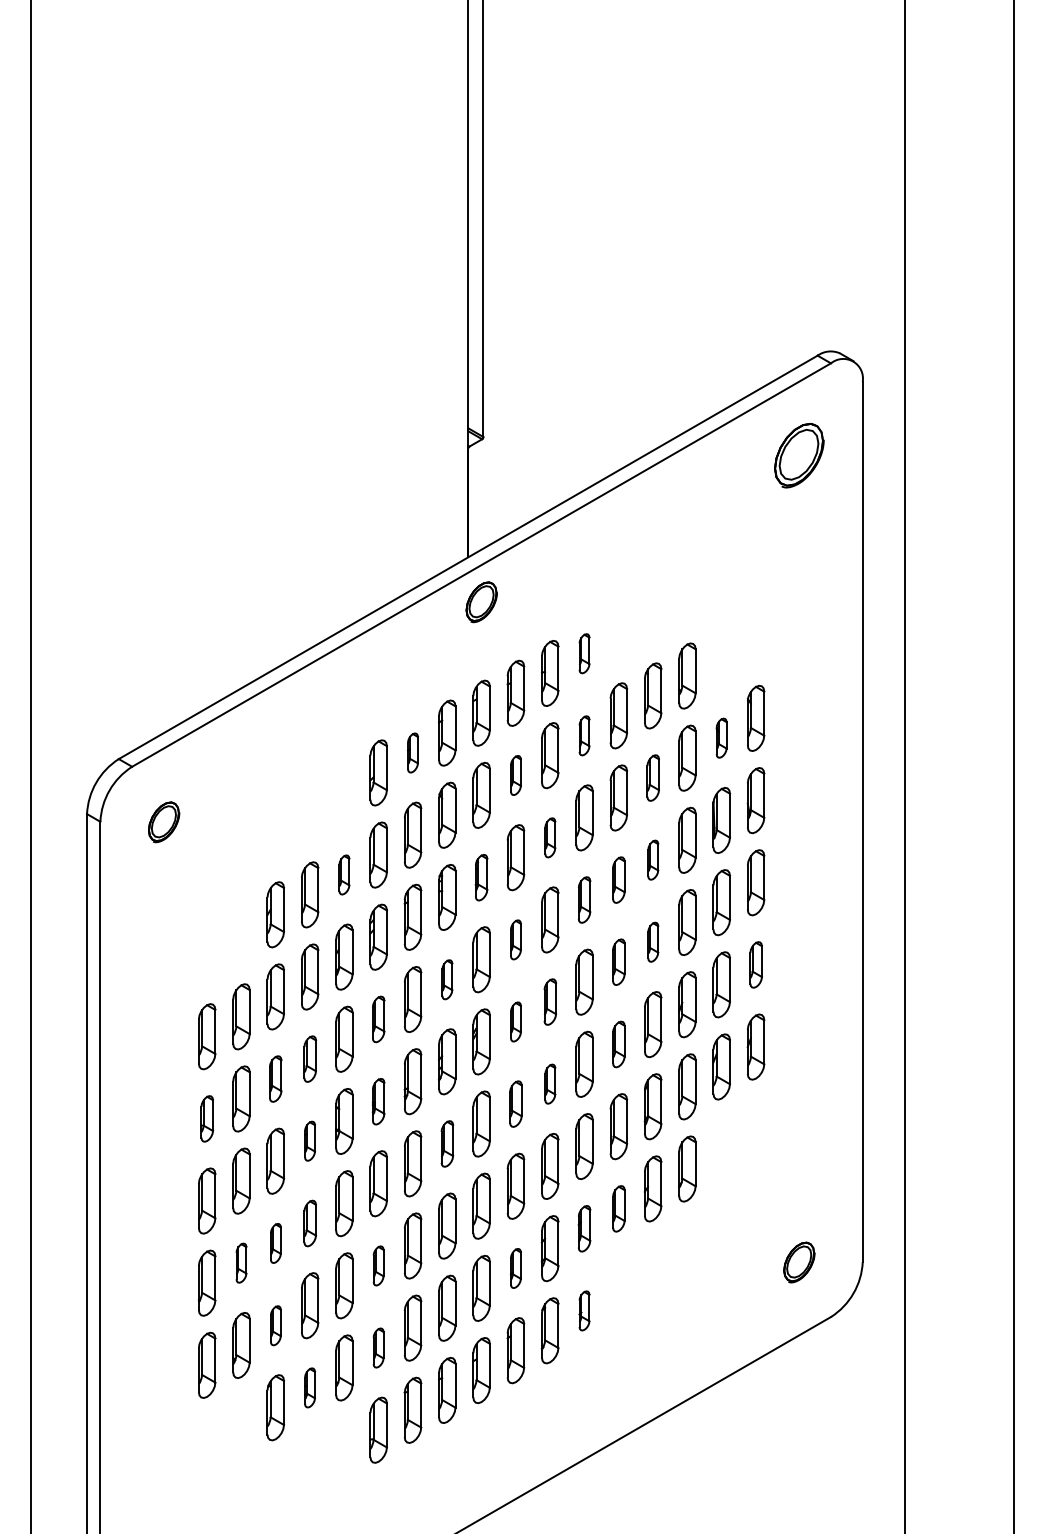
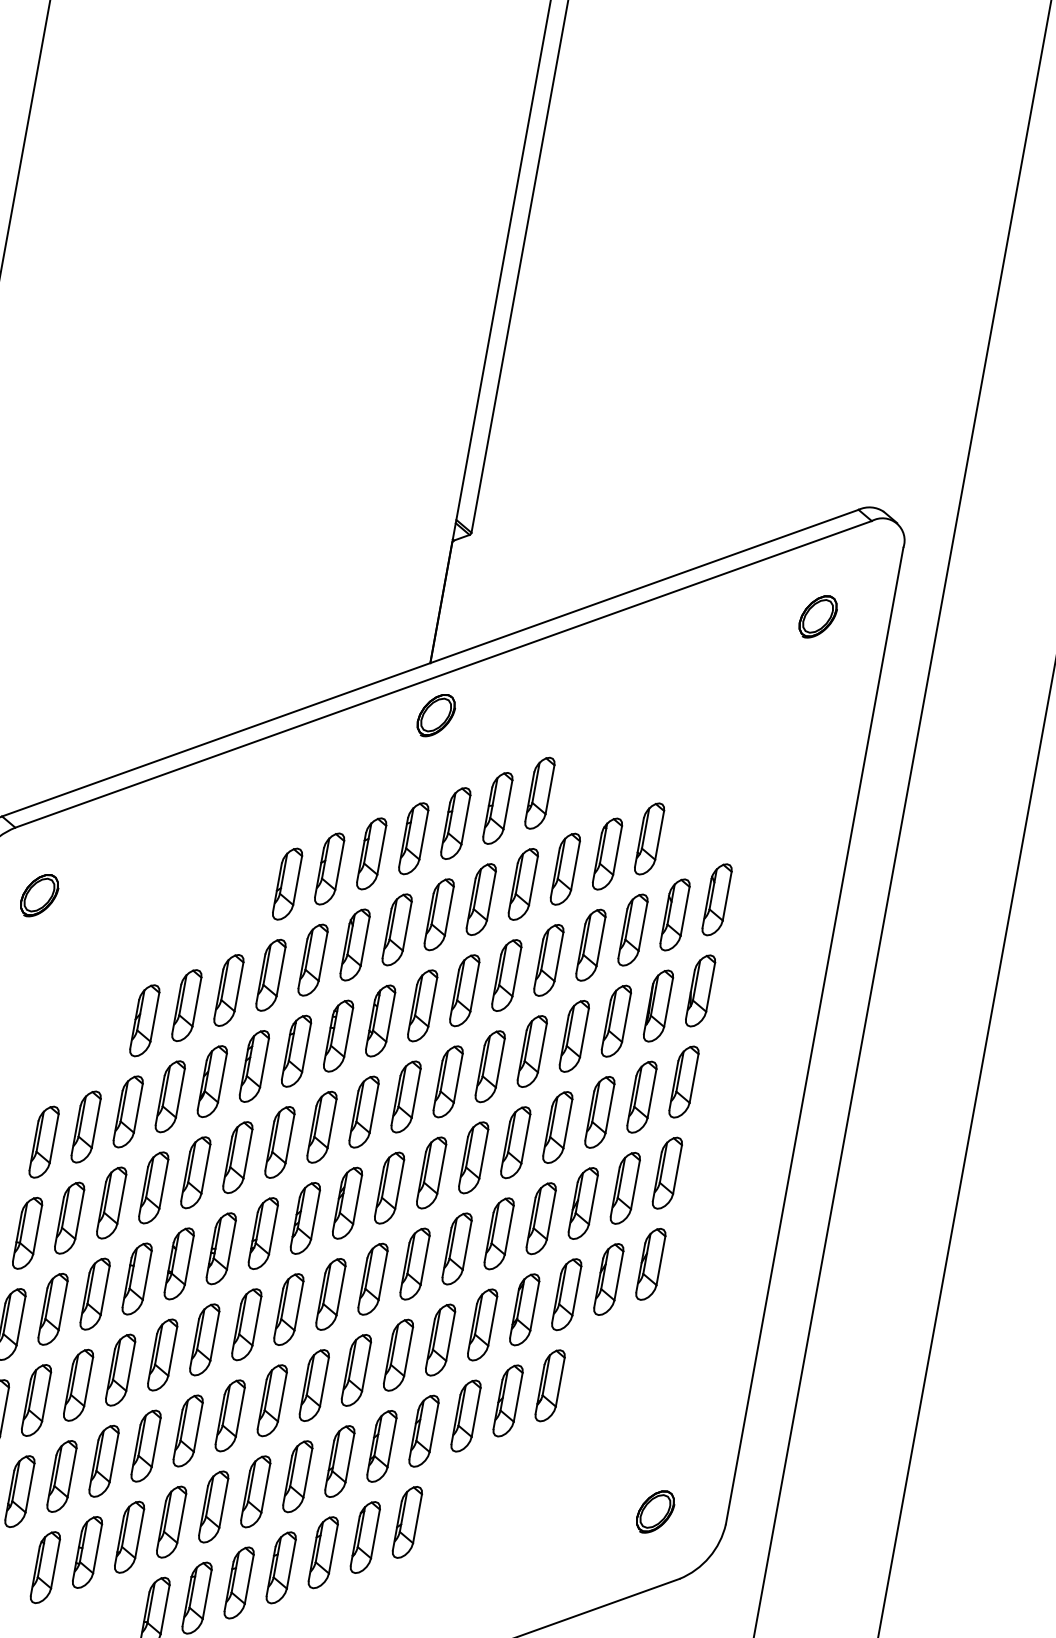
part: (799, 455) -> (818, 616), size x0.62
part: (584, 653) -> (539, 793), size x1.67
part: (584, 735) -> (523, 884), size x1.67
part: (721, 737) -> (674, 914), size x1.67
part: (412, 752) -> (329, 868), size x1.67
part: (515, 775) -> (438, 914), size x1.67
part: (653, 777) -> (591, 944), size x1.43
part: (550, 837) -> (465, 990), size x1.67
part: (653, 859) -> (574, 1035), size x1.67
part: (344, 874) -> (229, 989), size x1.67
part: (481, 877) -> (380, 1020), size x1.43
part: (618, 879) -> (532, 1050), size x1.43
part: (584, 899) -> (490, 1066), size x1.43
part: (515, 939) -> (405, 1096), size x1.67
part: (653, 941) -> (558, 1126), size x1.67
part: (618, 961) -> (515, 1141), size x1.43
part: (756, 964) -> (668, 1172), size x1.43
part: (447, 979) -> (322, 1127), size x1.67
part: (550, 1001) -> (432, 1172), size x1.43
part: (378, 1019) -> (237, 1157), size x1.43
part: (515, 1021) -> (389, 1187), size x1.67
part: (618, 1044) -> (498, 1233), size x1.43
part: (310, 1058) -> (154, 1187), size x1.43
part: (275, 1078) -> (111, 1202), size x1.43
part: (550, 1083) -> (415, 1263), size x1.67
part: (378, 1101) -> (221, 1248), size x1.43
part: (515, 1103) -> (372, 1278), size x1.43
part: (207, 1118) -> (28, 1233), size x1.43
part: (309, 1140) -> (136, 1277), size x1.67
part: (447, 1143) -> (289, 1309), size x1.43
part: (618, 1208) -> (465, 1415), size x1.43
part: (310, 1223) -> (121, 1370), size x1.43
part: (584, 1228) -> (424, 1431), size x1.43
part: (275, 1243) -> (78, 1385), size x1.67
part: (241, 1262) -> (36, 1399), size x1.67
part: (378, 1265) -> (188, 1430), size x1.67
part: (515, 1268) -> (339, 1461), size x1.67
part: (584, 1310) -> (407, 1521), size x1.67
part: (275, 1325) -> (61, 1476), size x1.67
part: (378, 1347) -> (171, 1521), size x1.67
part: (309, 1387) -> (86, 1551), size x1.67

